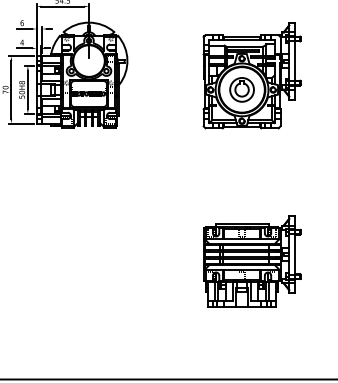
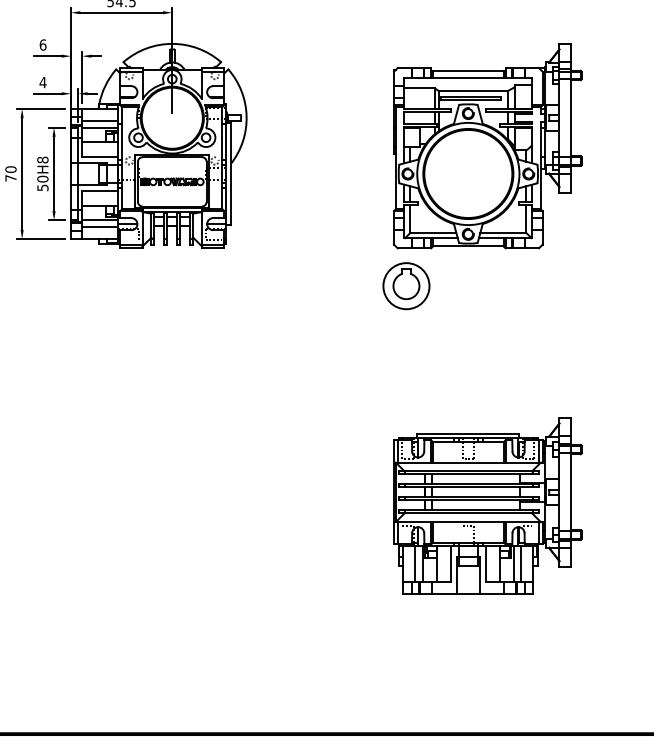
part: (241, 89) -> (405, 285), moved

